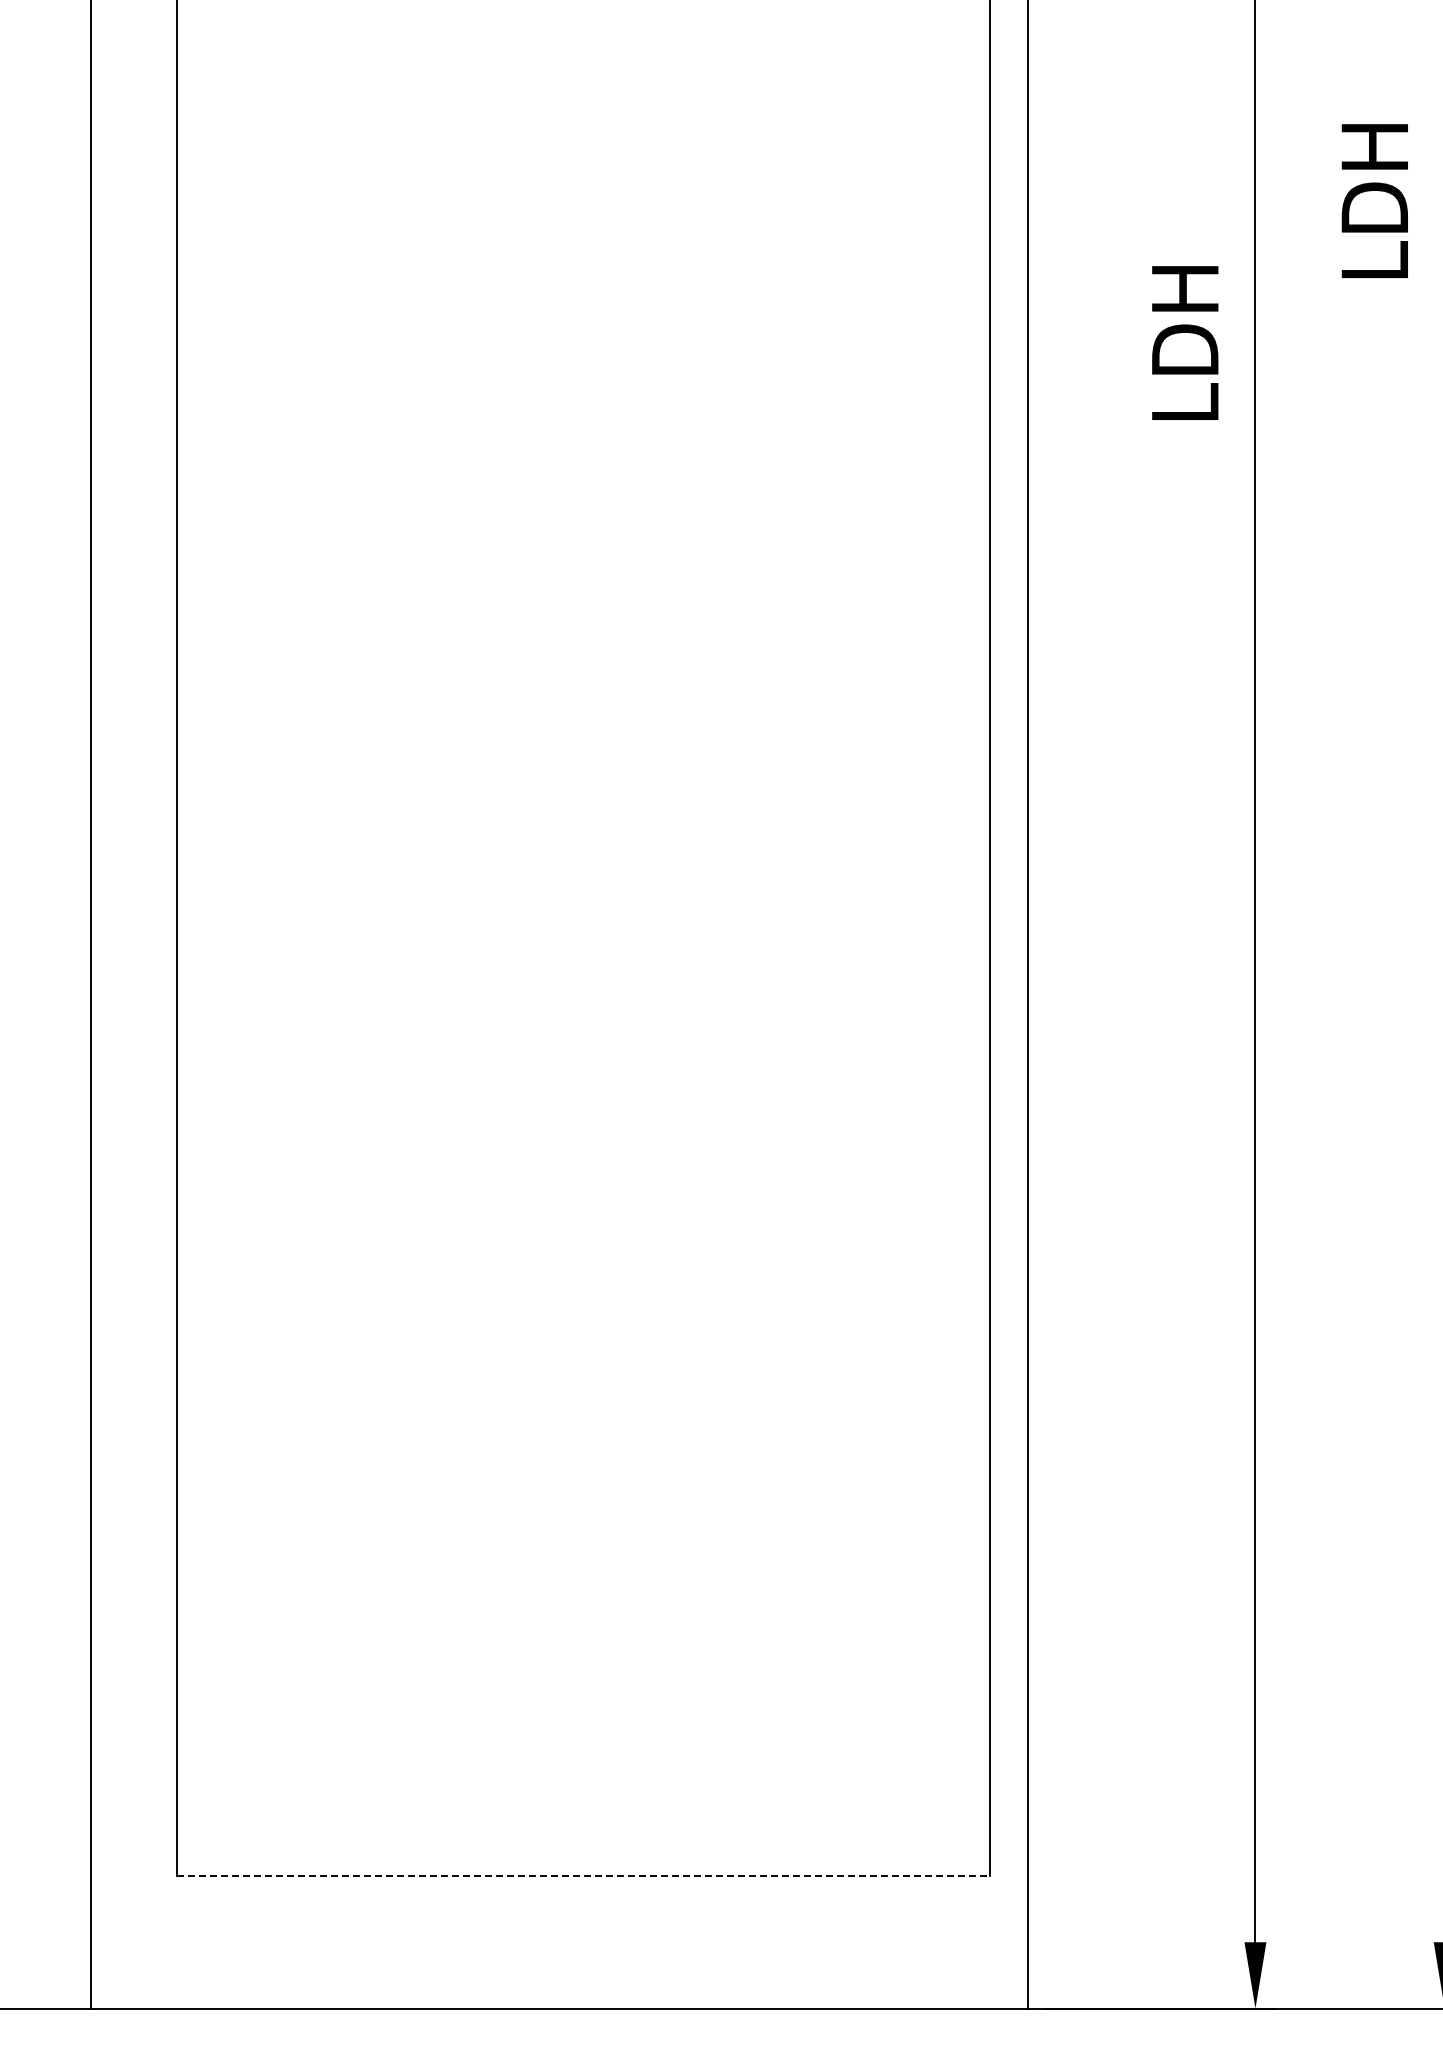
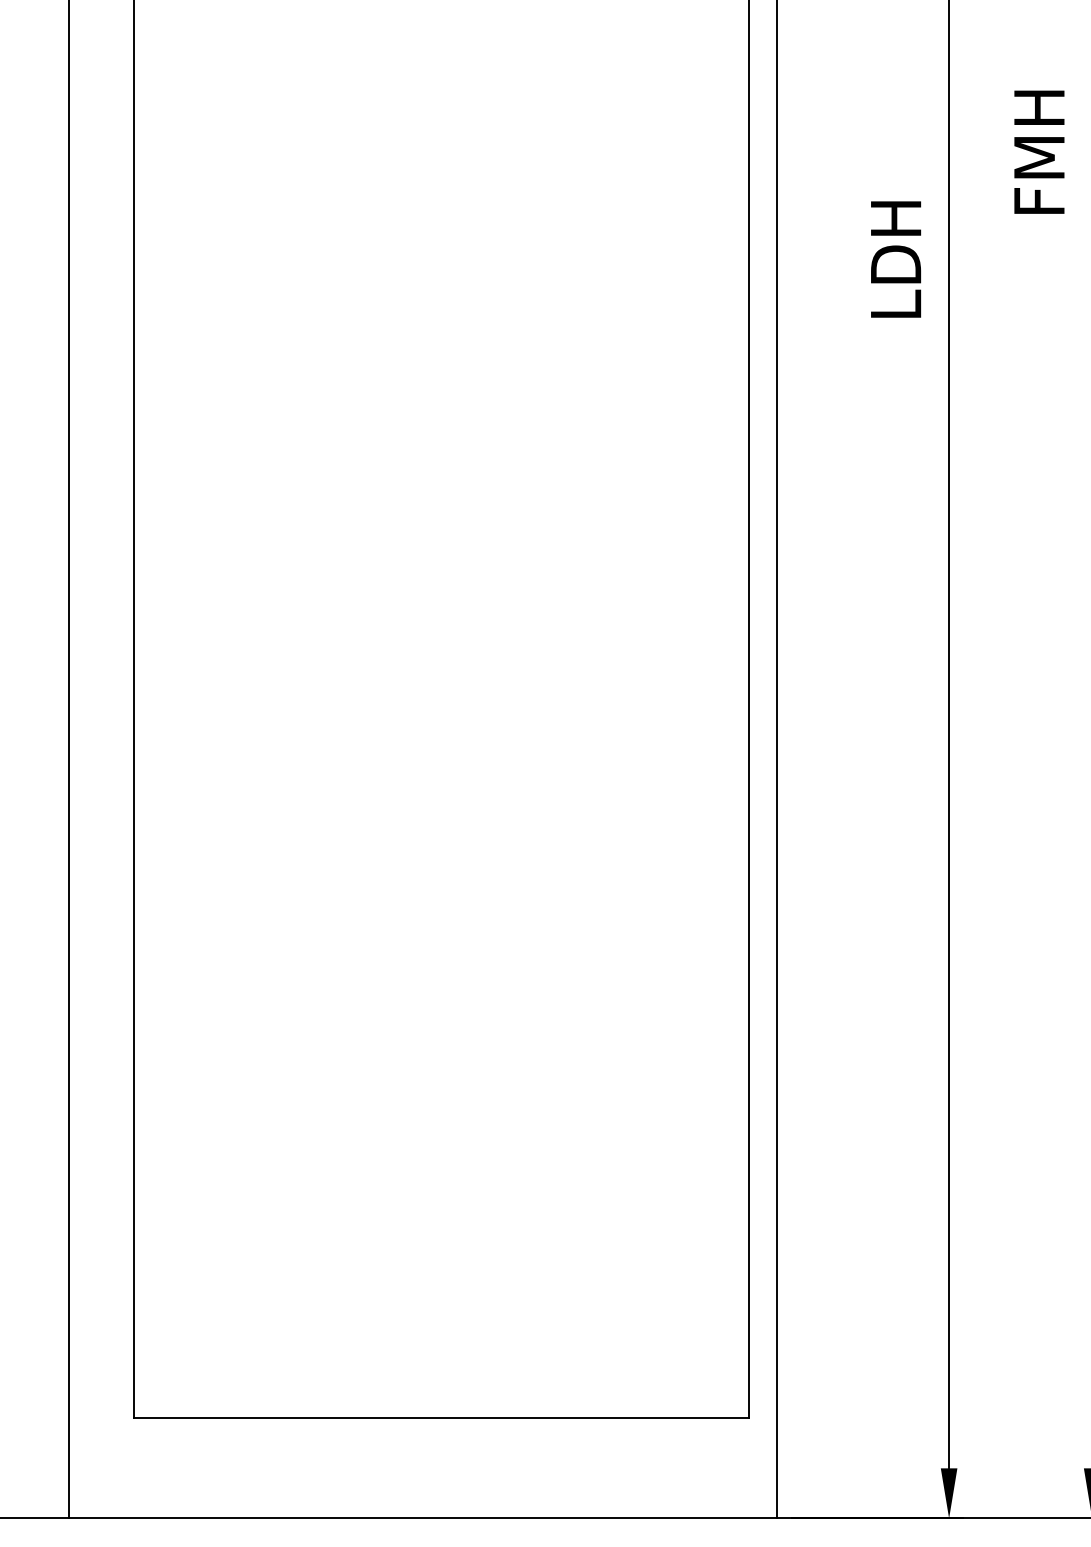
text: (1374, 200) -> (1039, 151), LDH -> FMH
line: (583, 1876) -> (441, 1418), dashed -> solid

